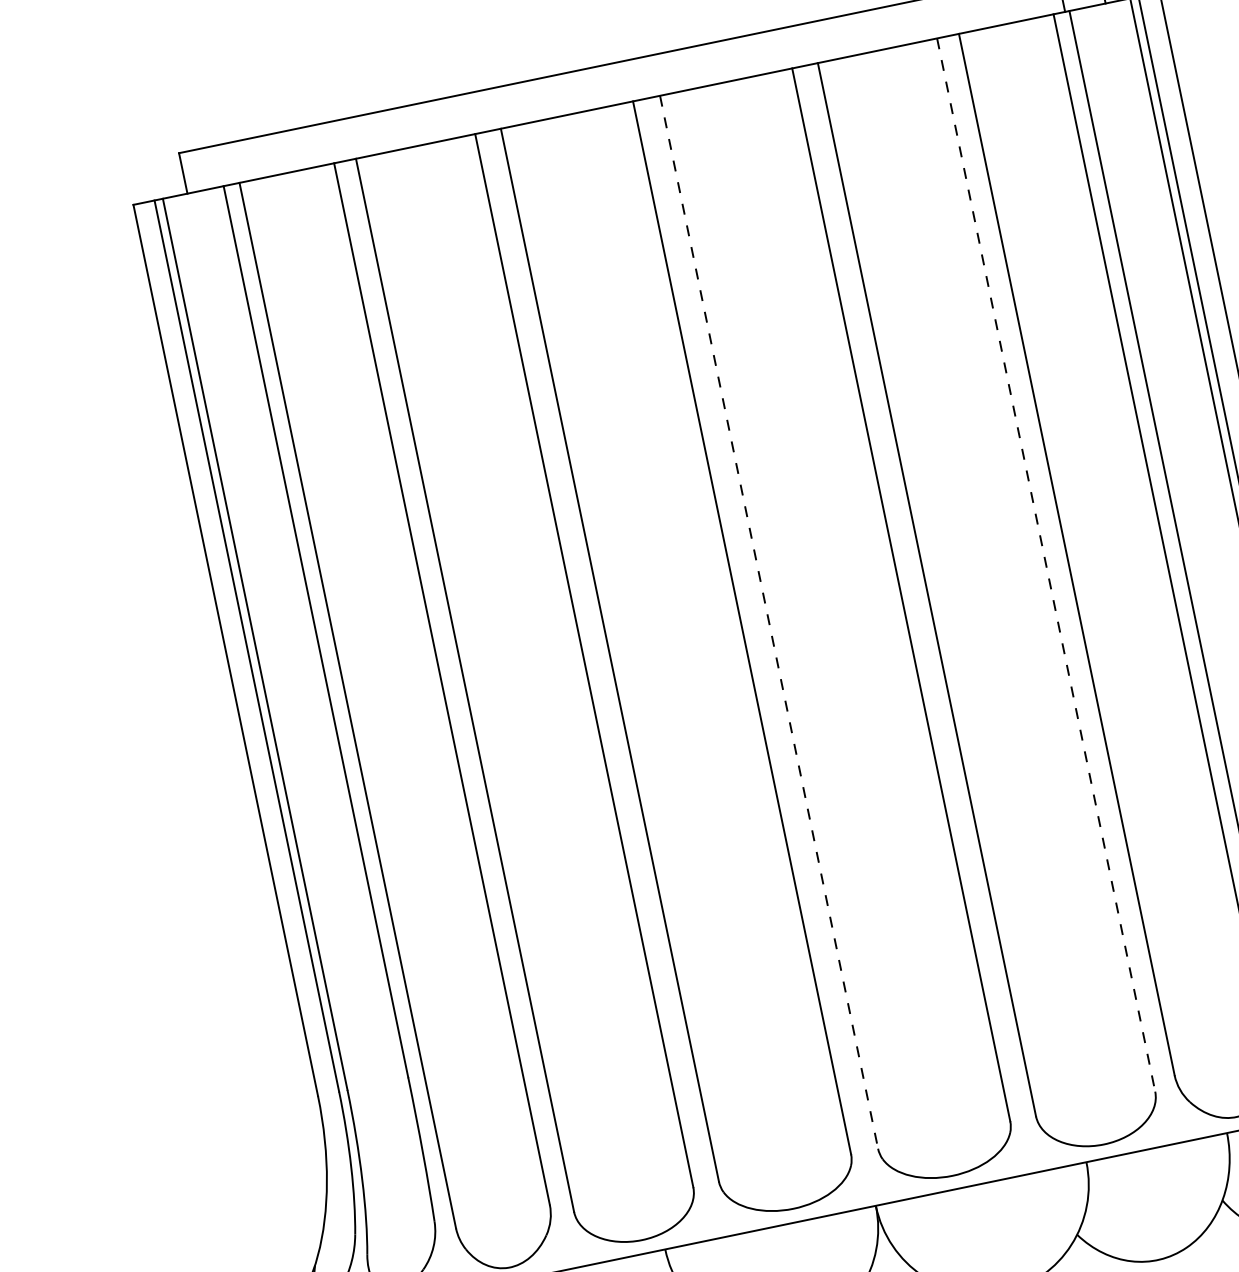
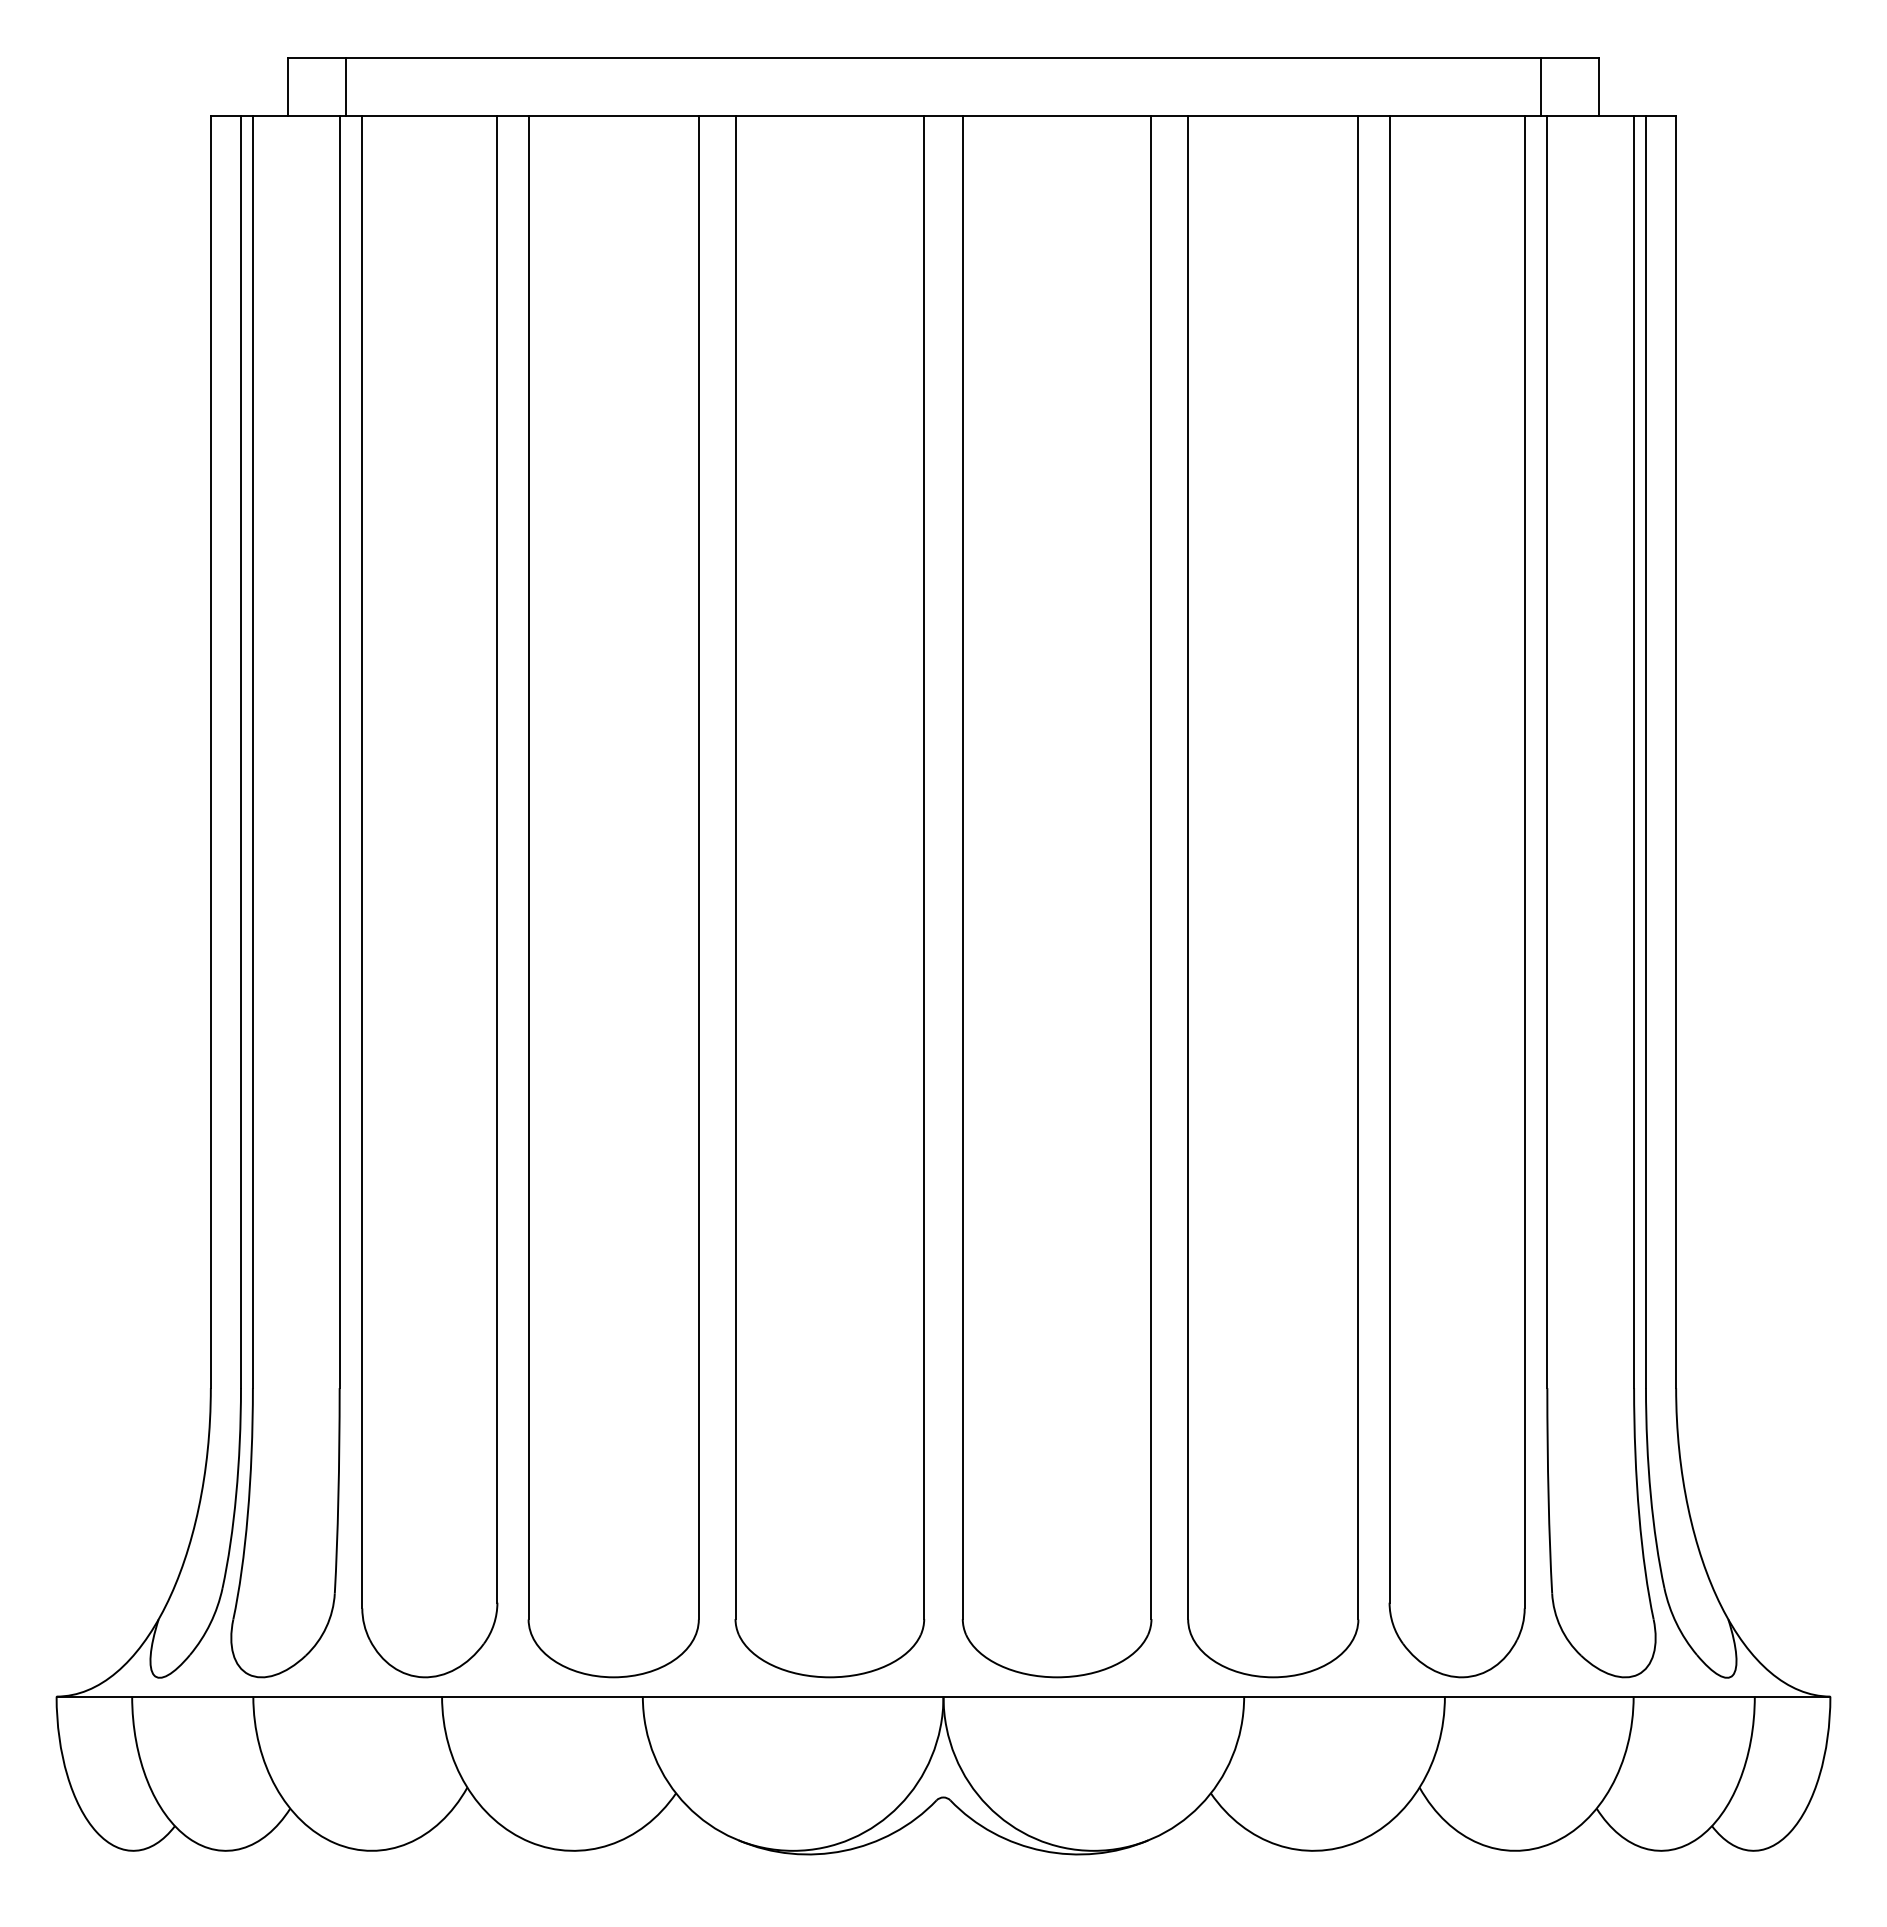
line: (223, 164) -> (345, 86), added
line: (1046, 564) -> (1358, 867), dashed -> solid
line: (768, 622) -> (962, 867), dashed -> solid

